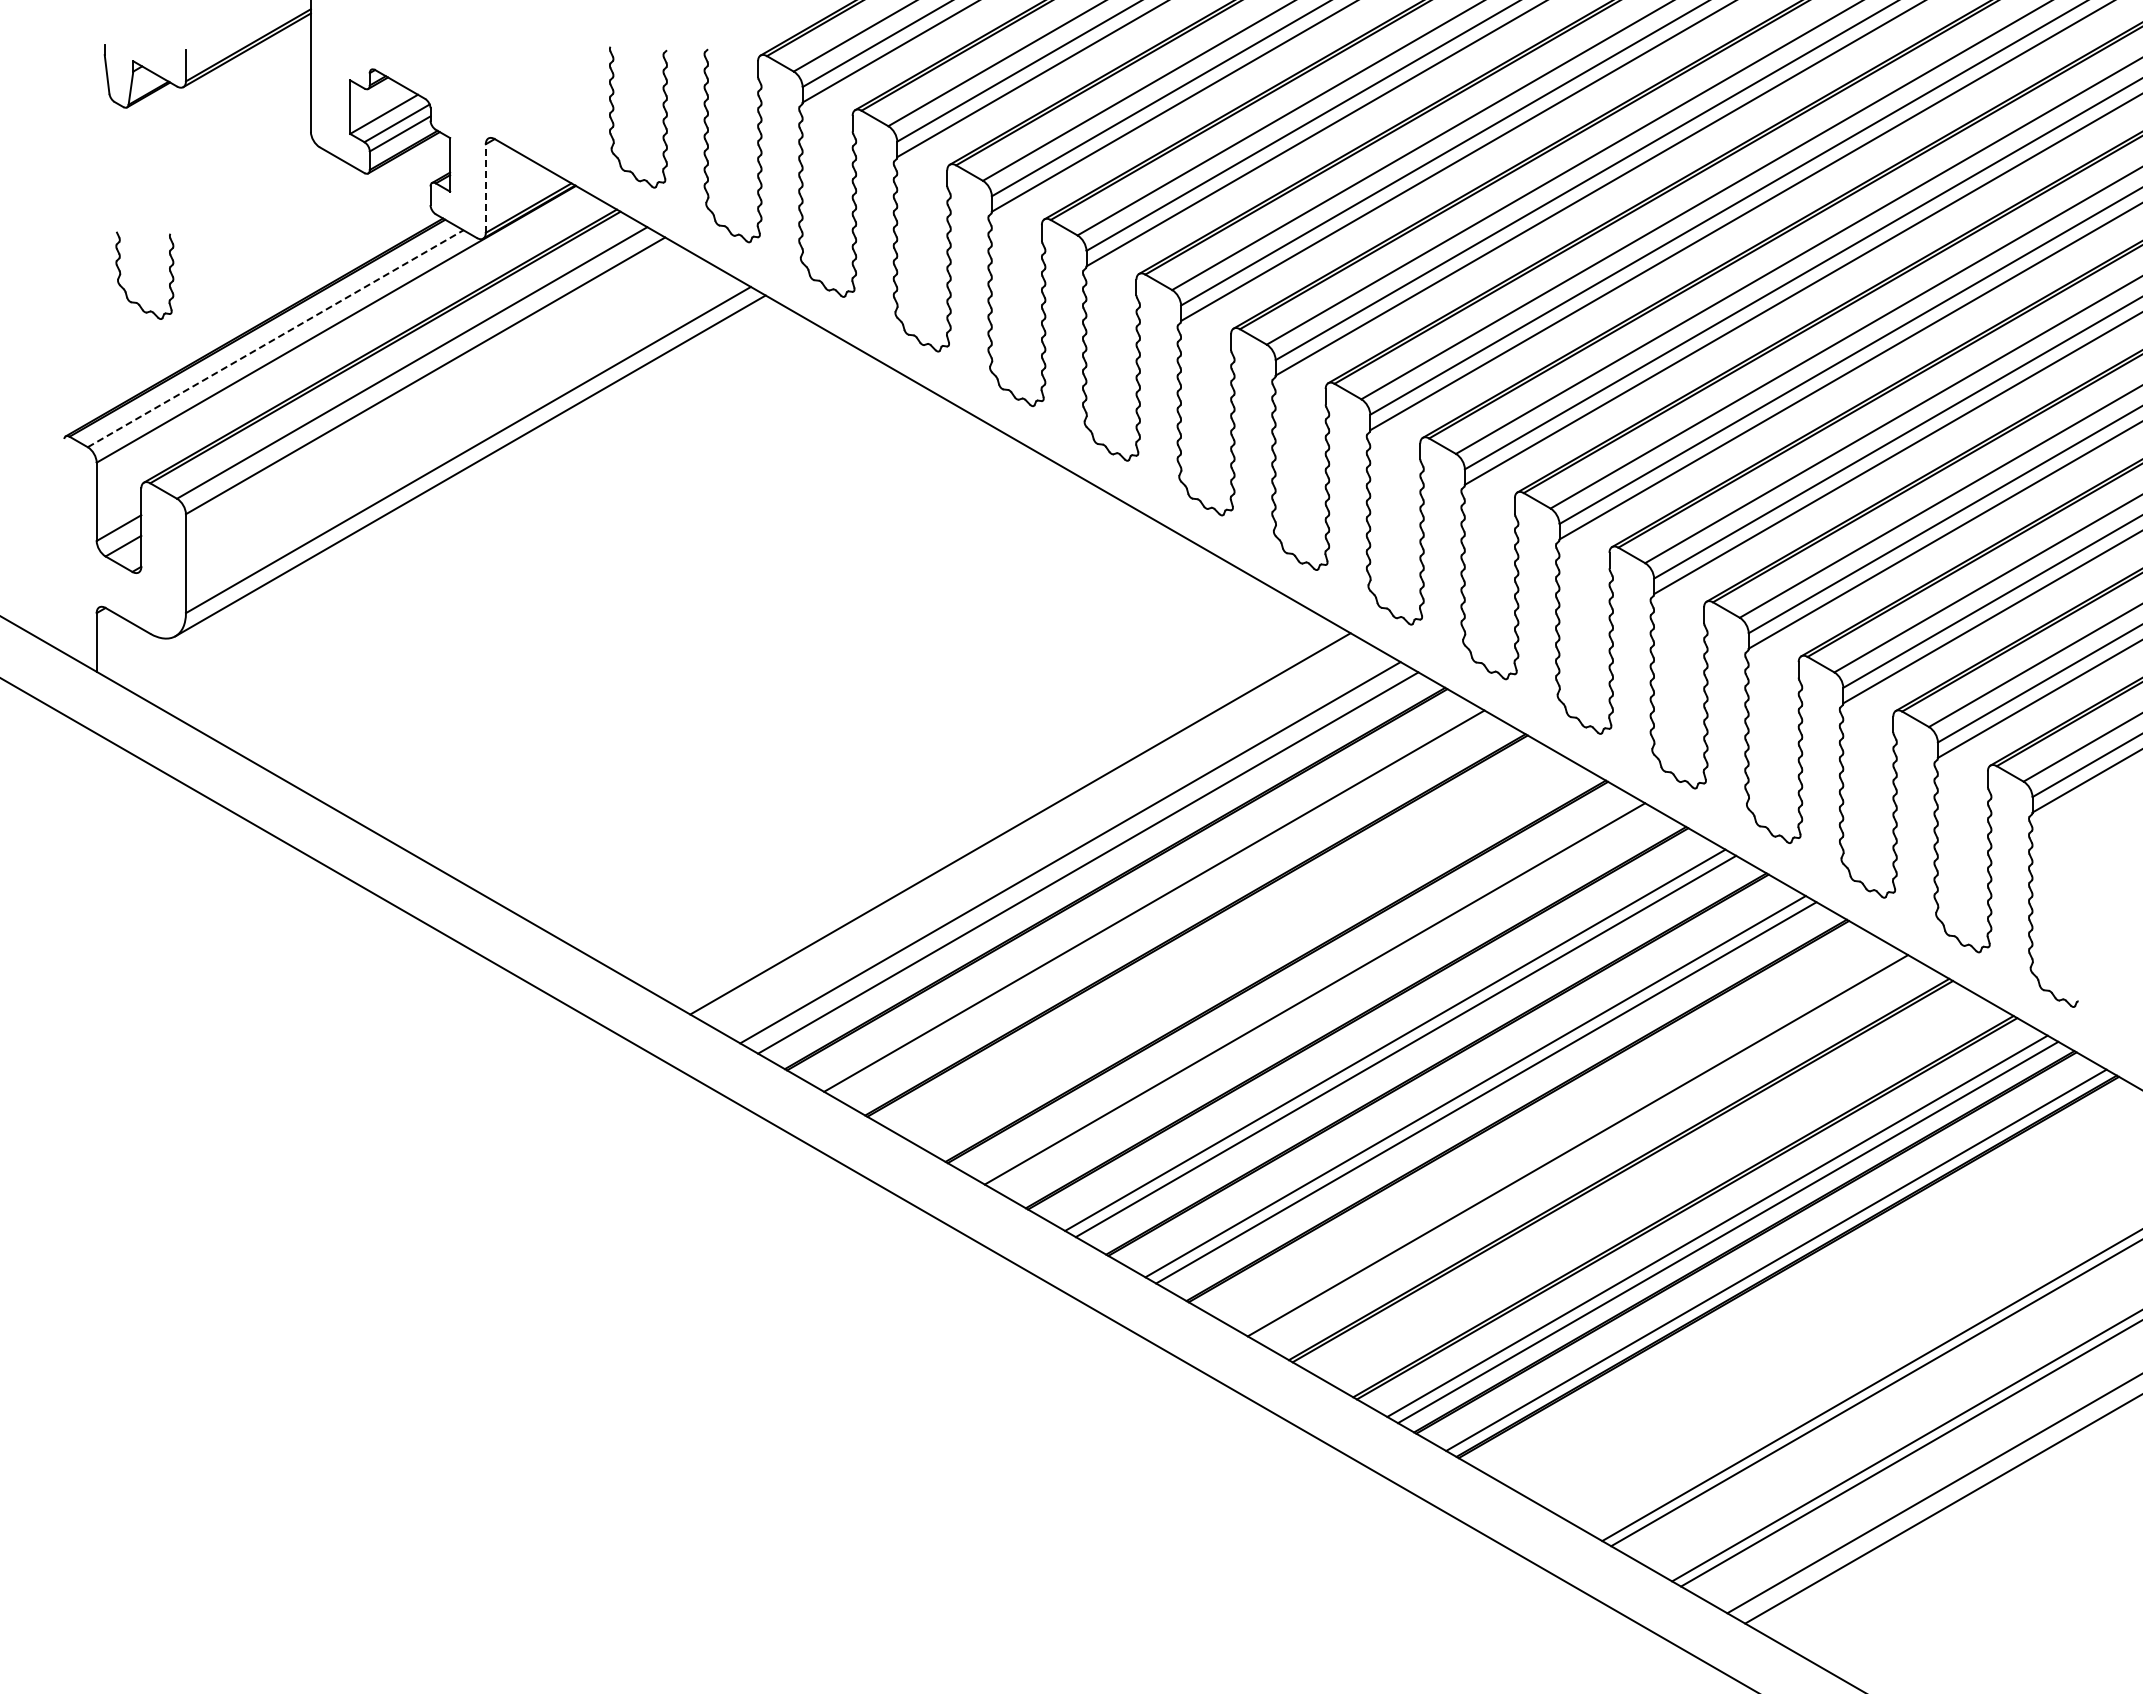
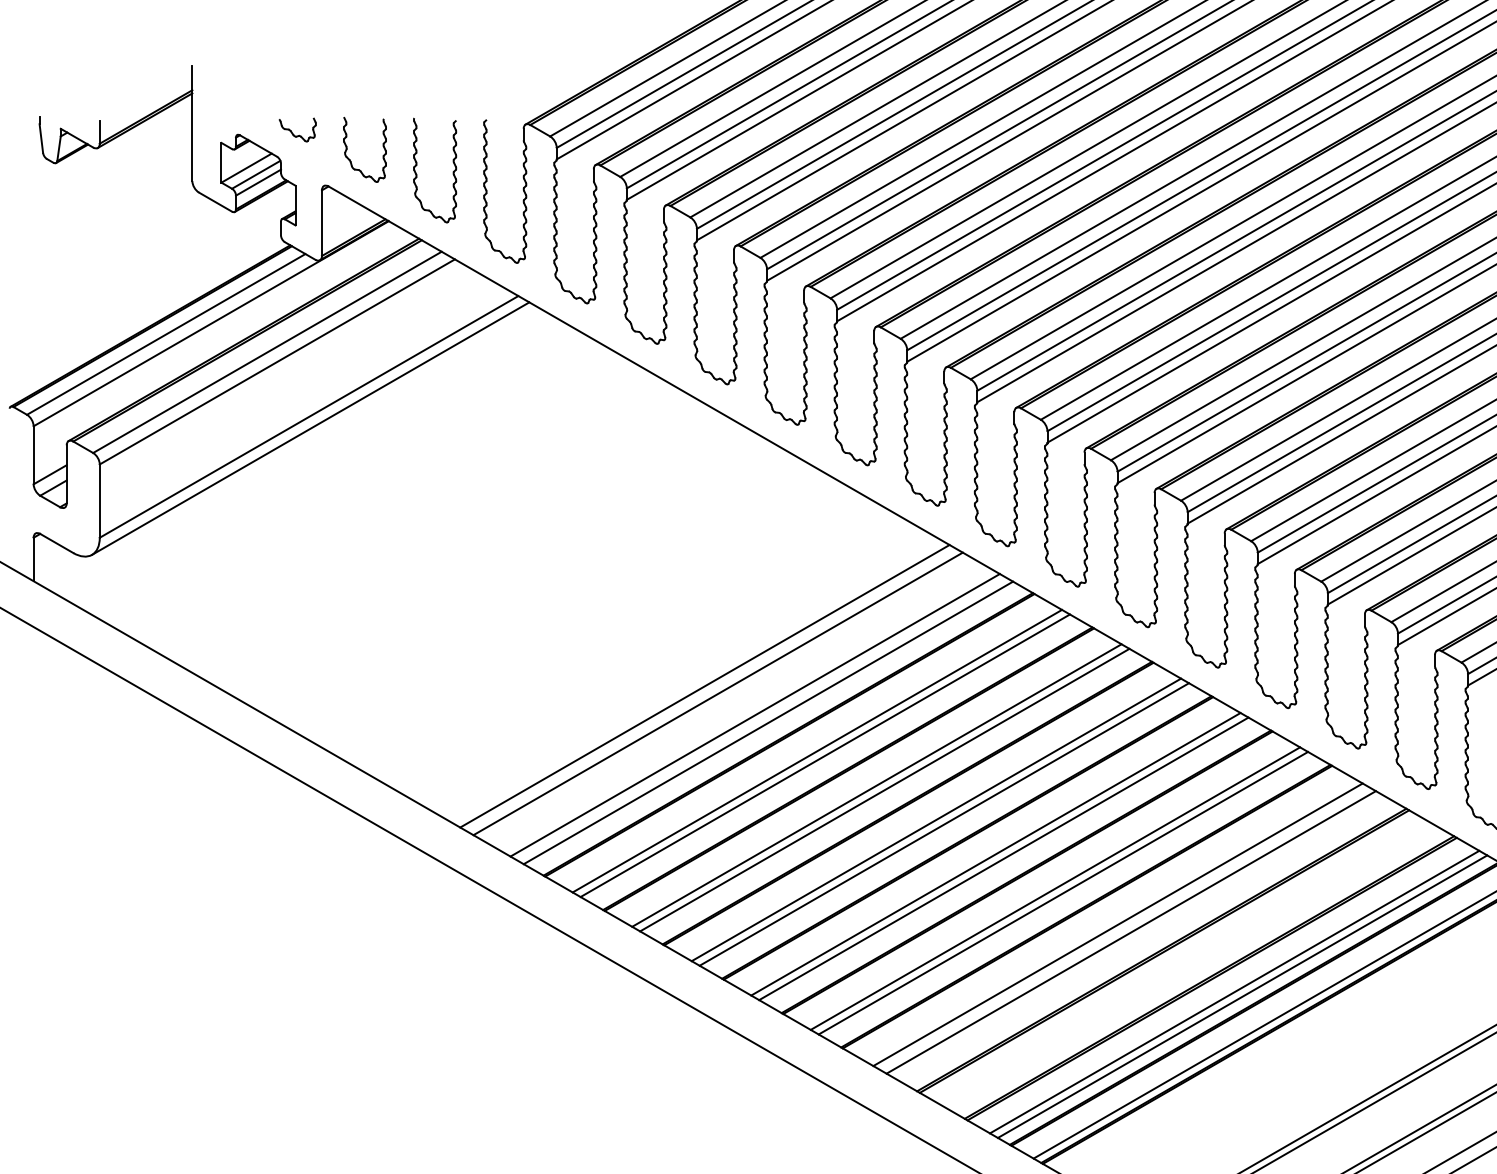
part: (446, 66) -> (292, 132), added
line: (485, 188) -> (321, 223), dashed -> solid
part: (121, 274) -> (347, 148), moved
line: (275, 338) -> (166, 334), dashed -> solid
line: (1002, 813) -> (704, 686), added
line: (1164, 906) -> (824, 755), added
line: (1234, 947) -> (876, 785), added
line: (1245, 953) -> (884, 789), added
line: (1325, 999) -> (944, 824), added
line: (1559, 1135) -> (1117, 924), added

